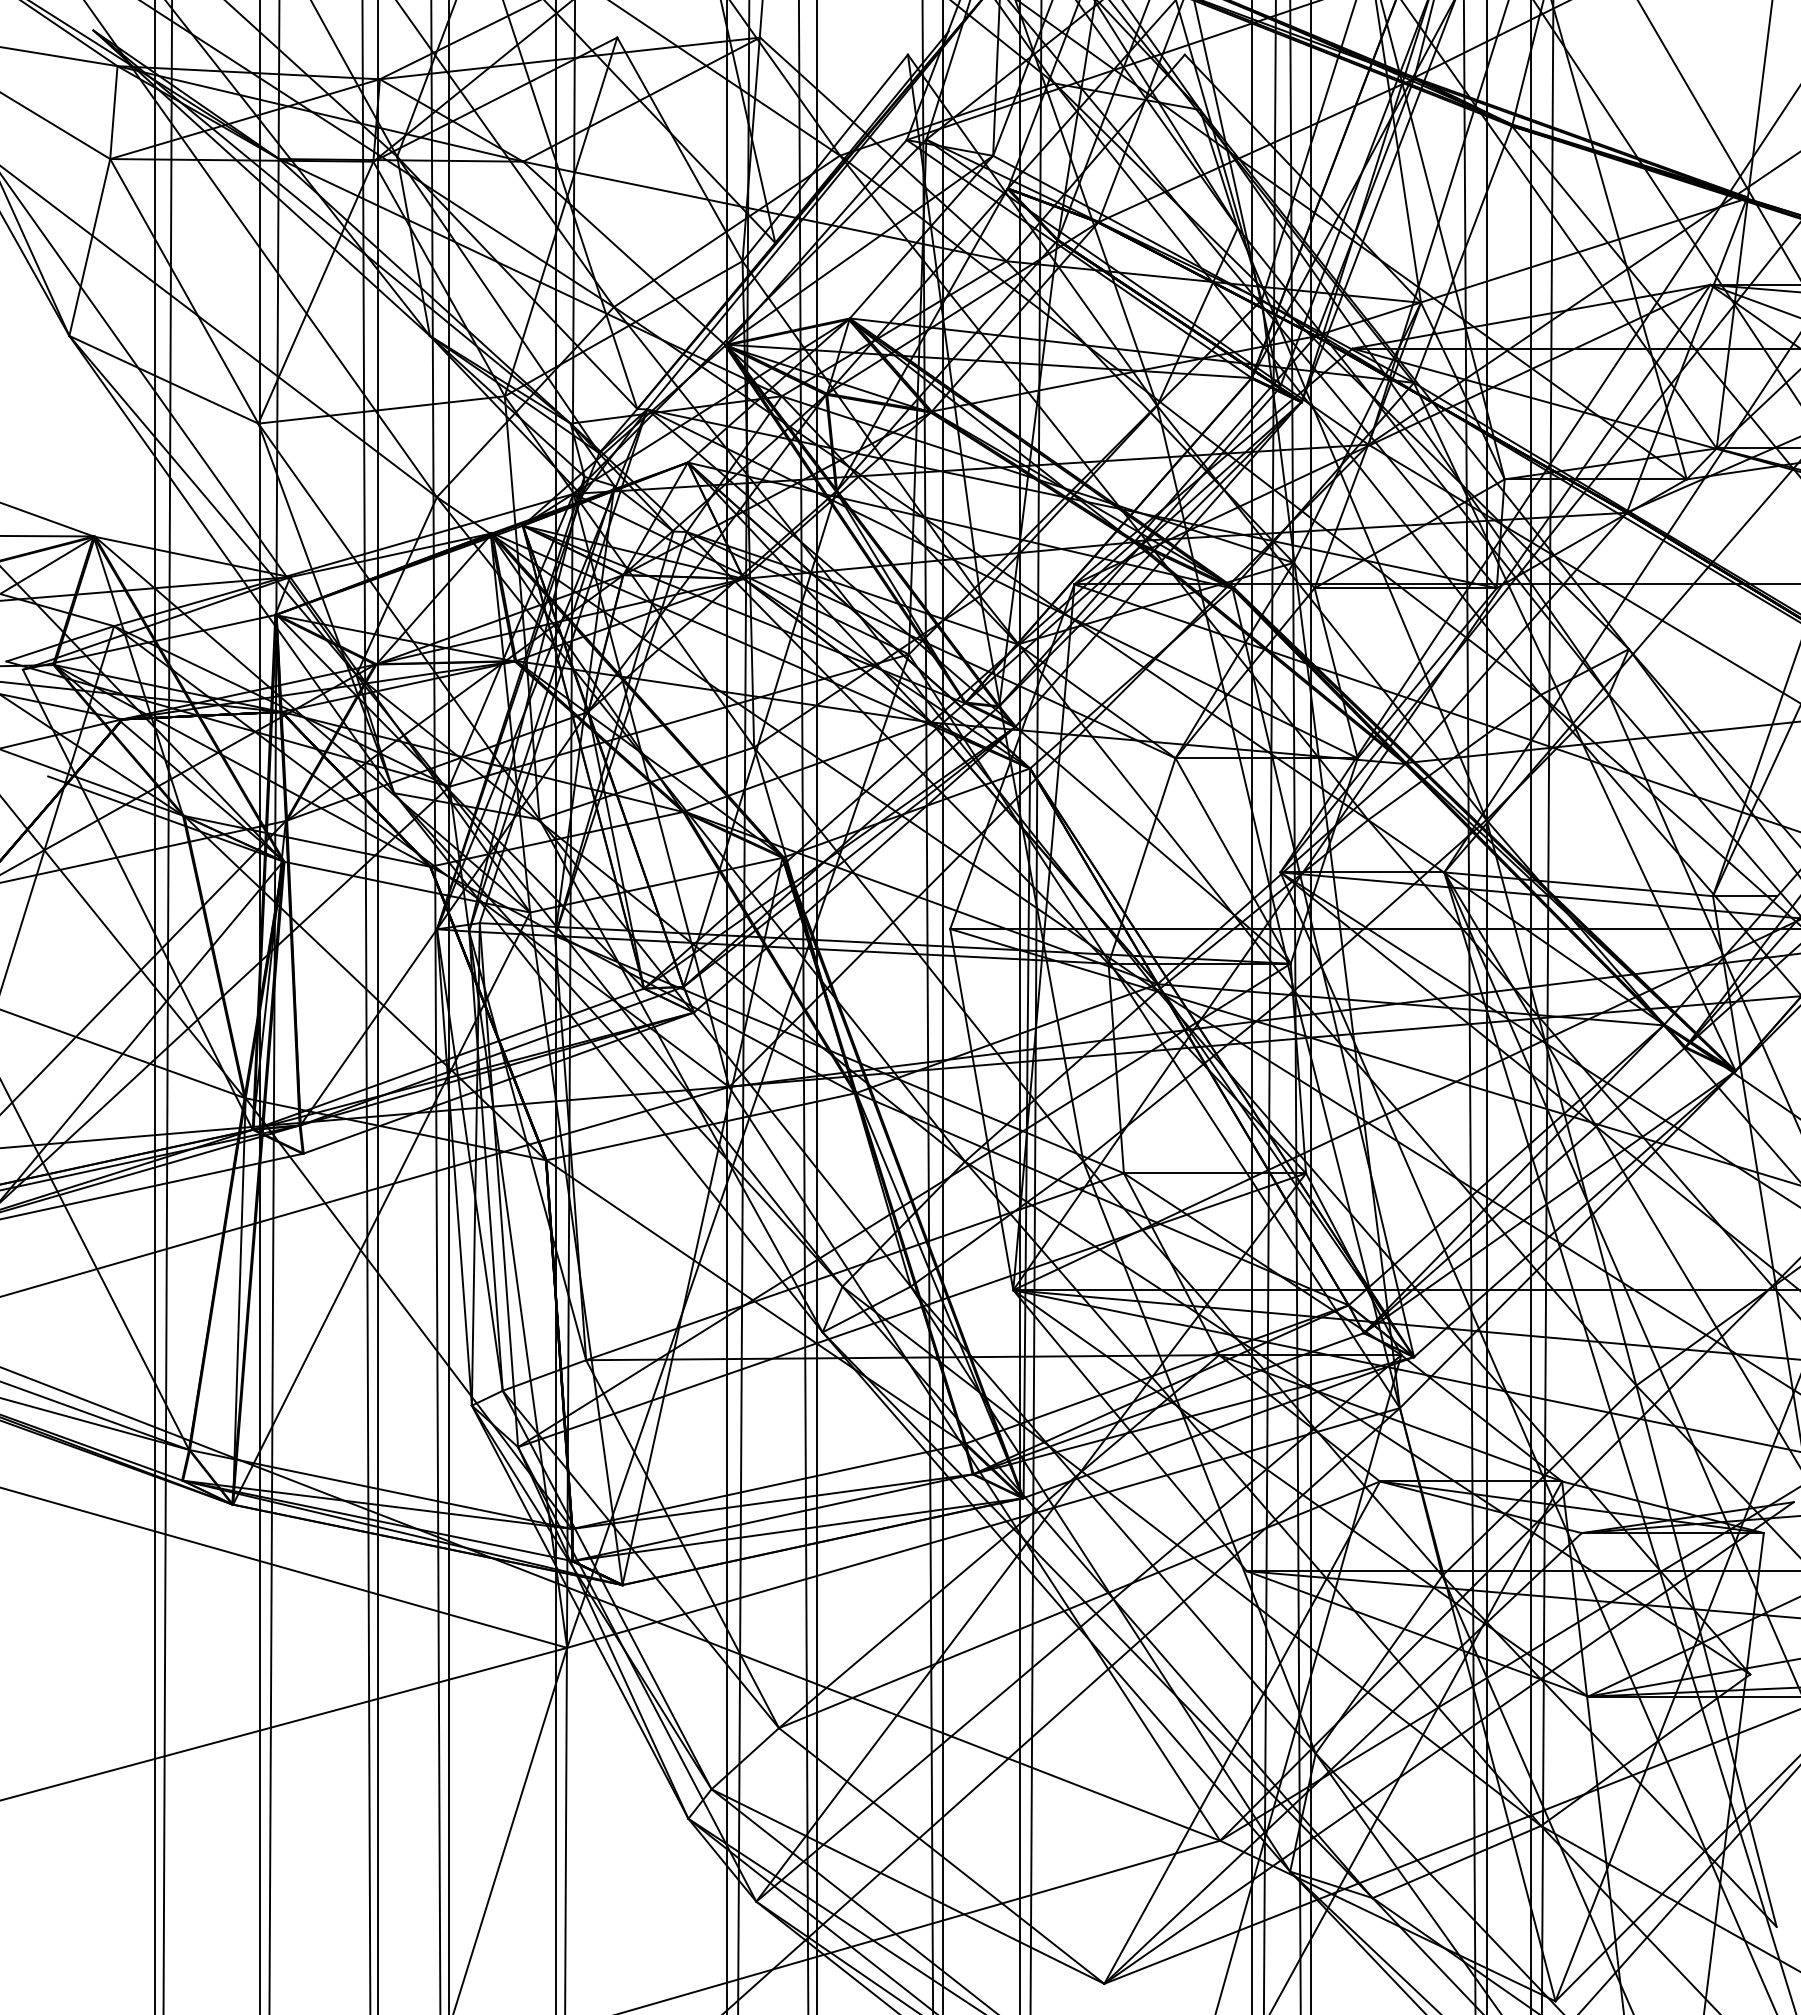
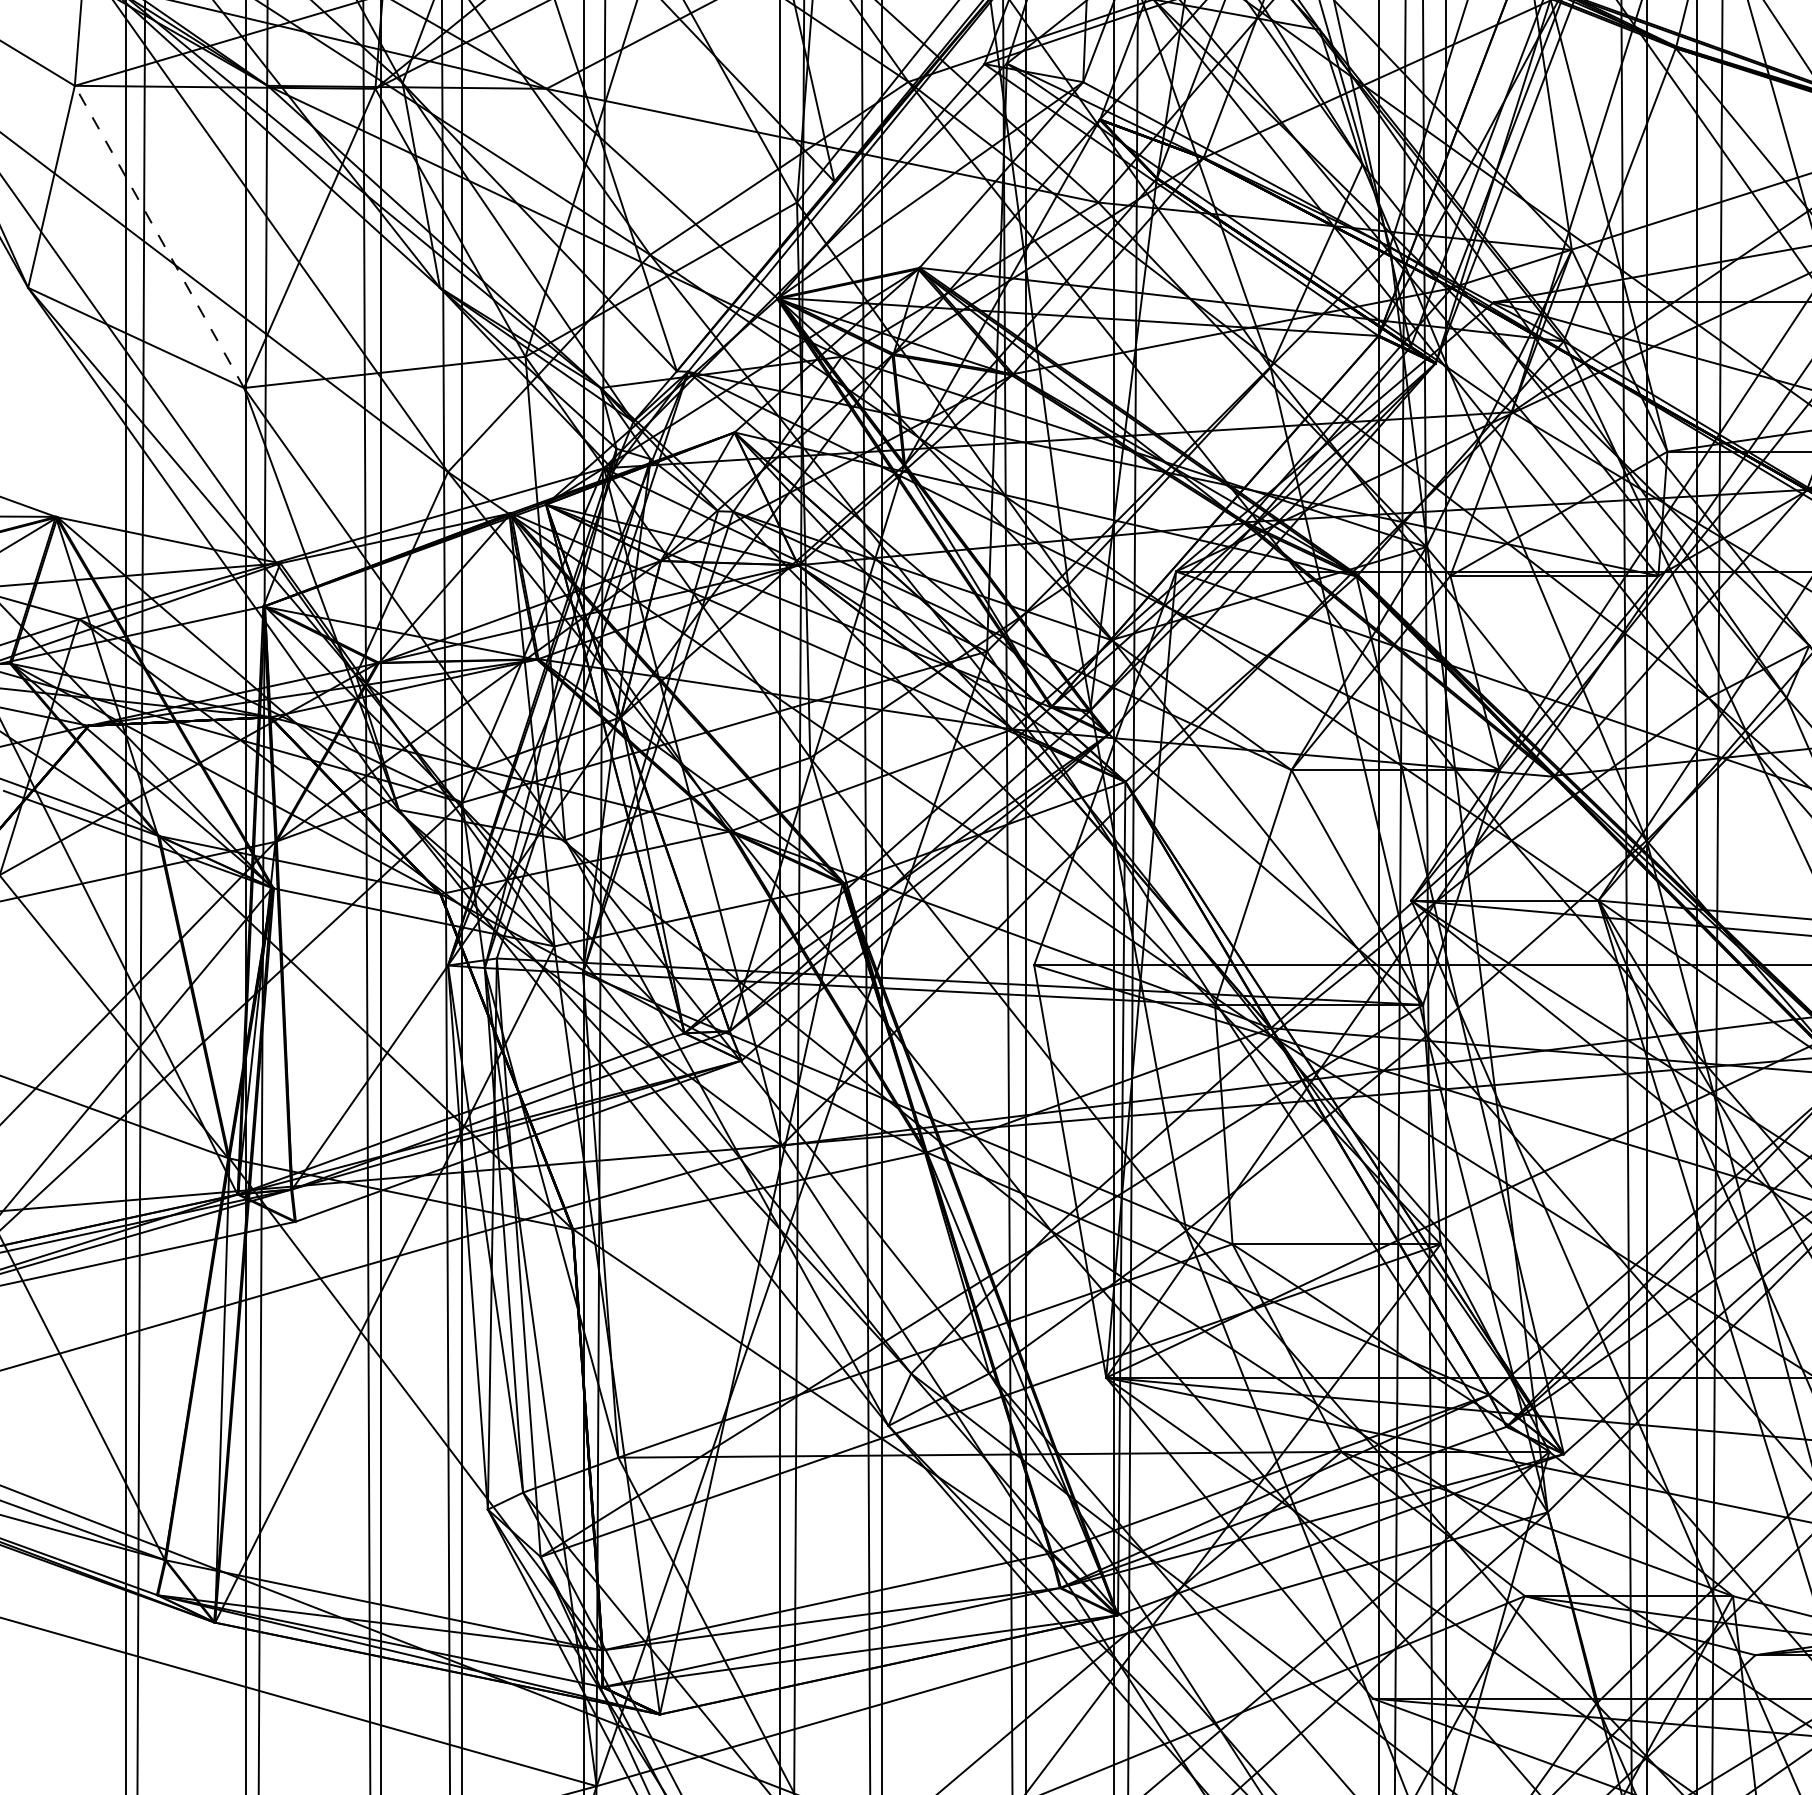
line: (184, 291) -> (159, 237), solid -> dashed

